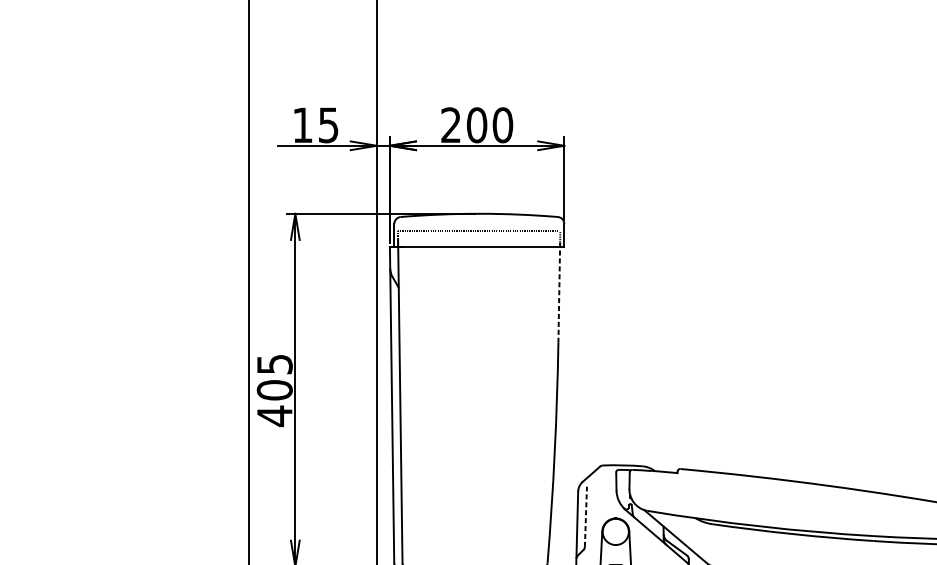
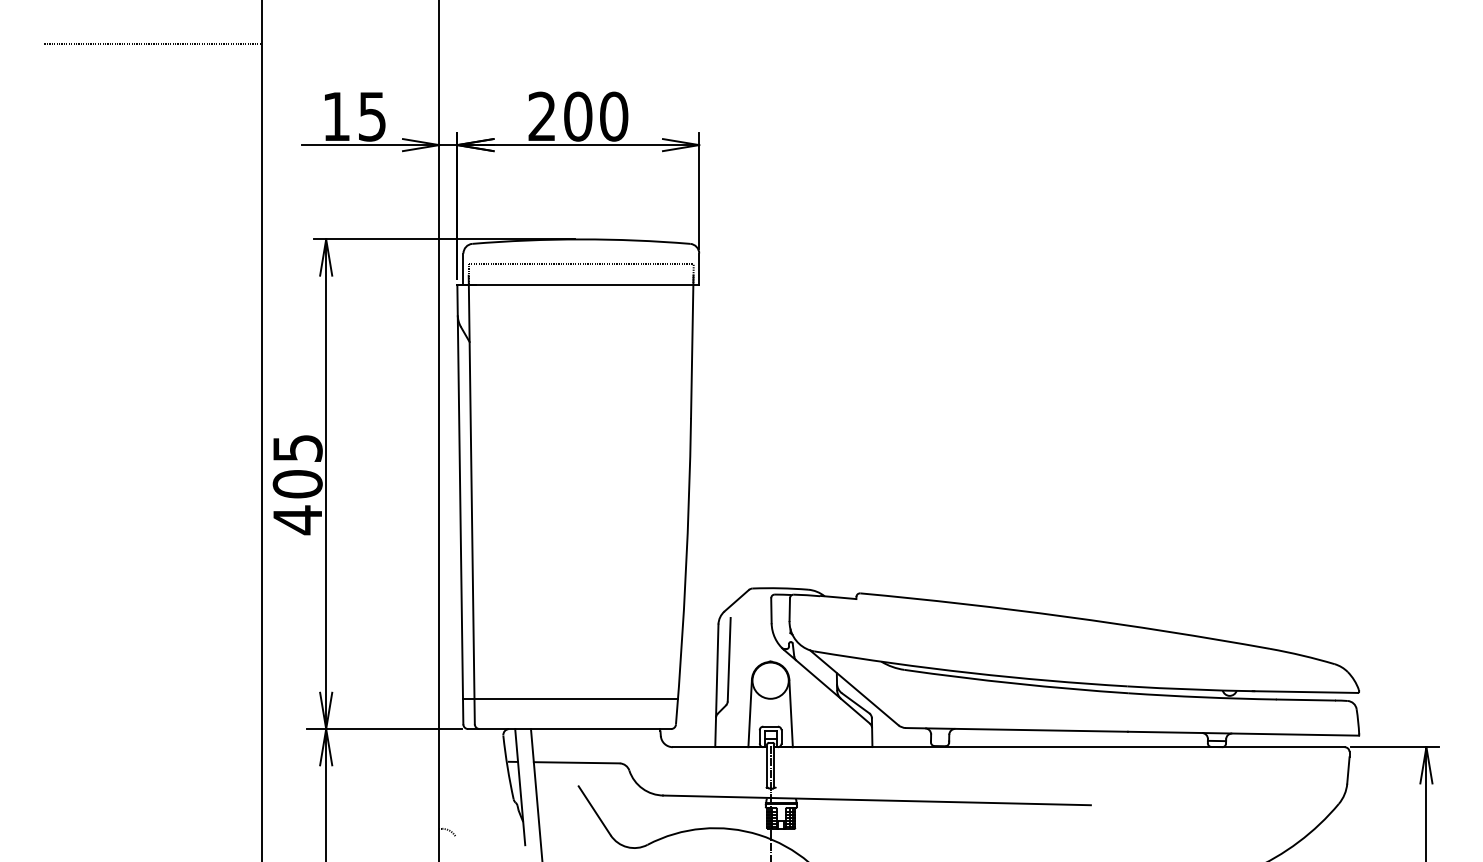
line: (170, 72) -> (153, 43), added
line: (559, 291) -> (692, 346), dashed -> solid
line: (586, 516) -> (729, 659), dashed -> solid
line: (471, 544) -> (570, 698), added

